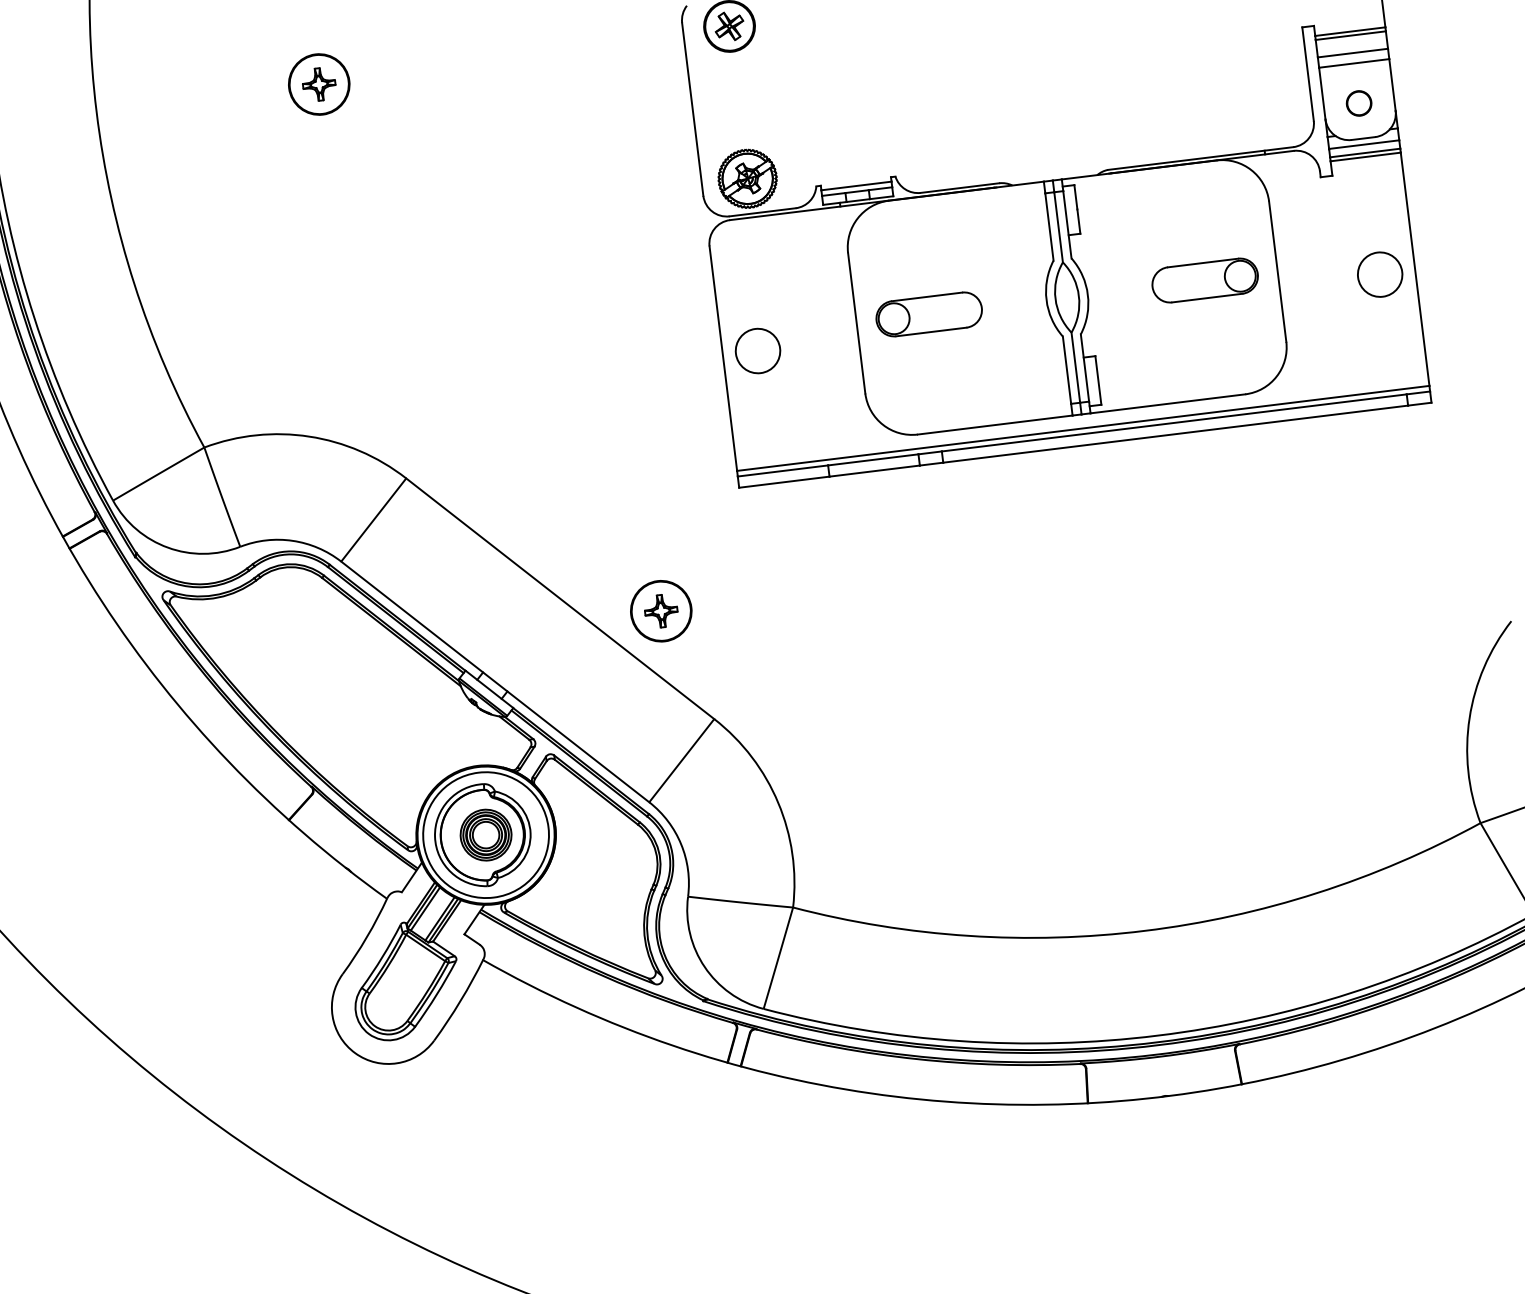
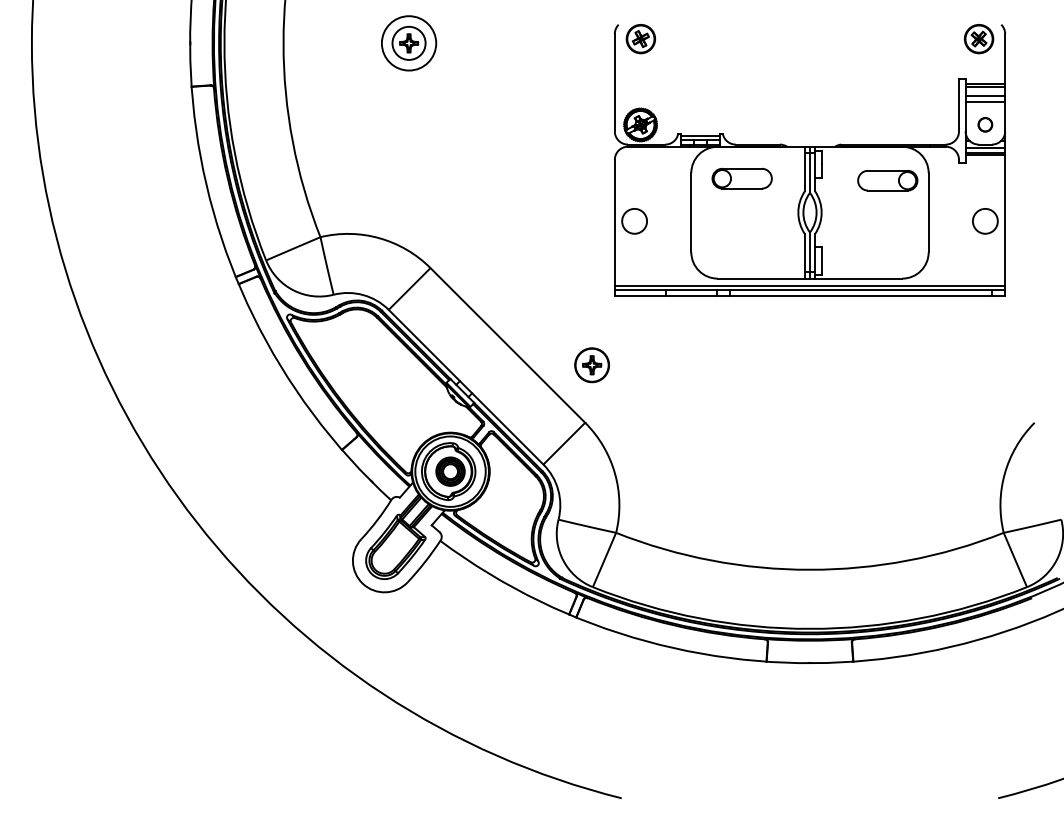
circle: (320, 84) -> (409, 43), size x1.6
part: (1204, 280) -> (887, 180), moved
part: (927, 314) -> (741, 178), moved
part: (660, 611) -> (591, 365), moved

